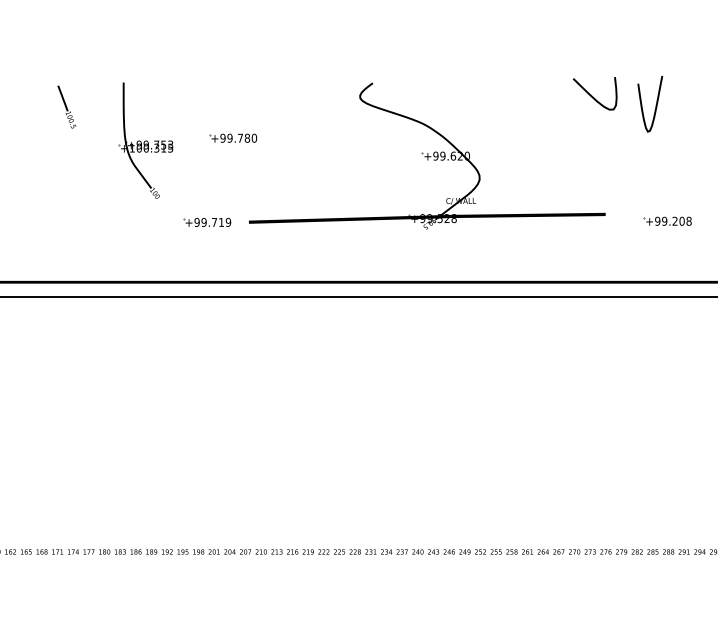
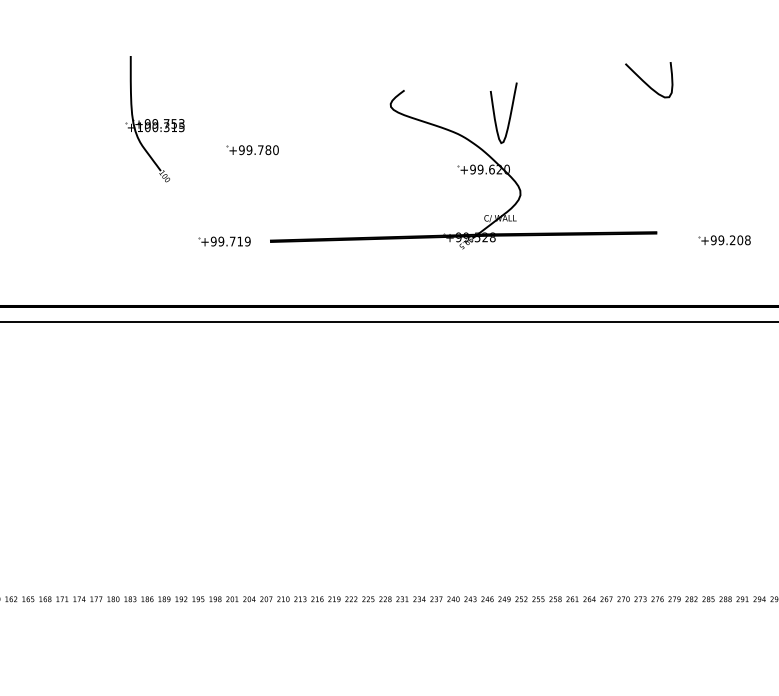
curve: (592, 95) -> (646, 82), moved
curve: (655, 105) -> (509, 114), moved
part: (66, 106) -> (71, 115), removed
part: (145, 140) -> (154, 118), moved

